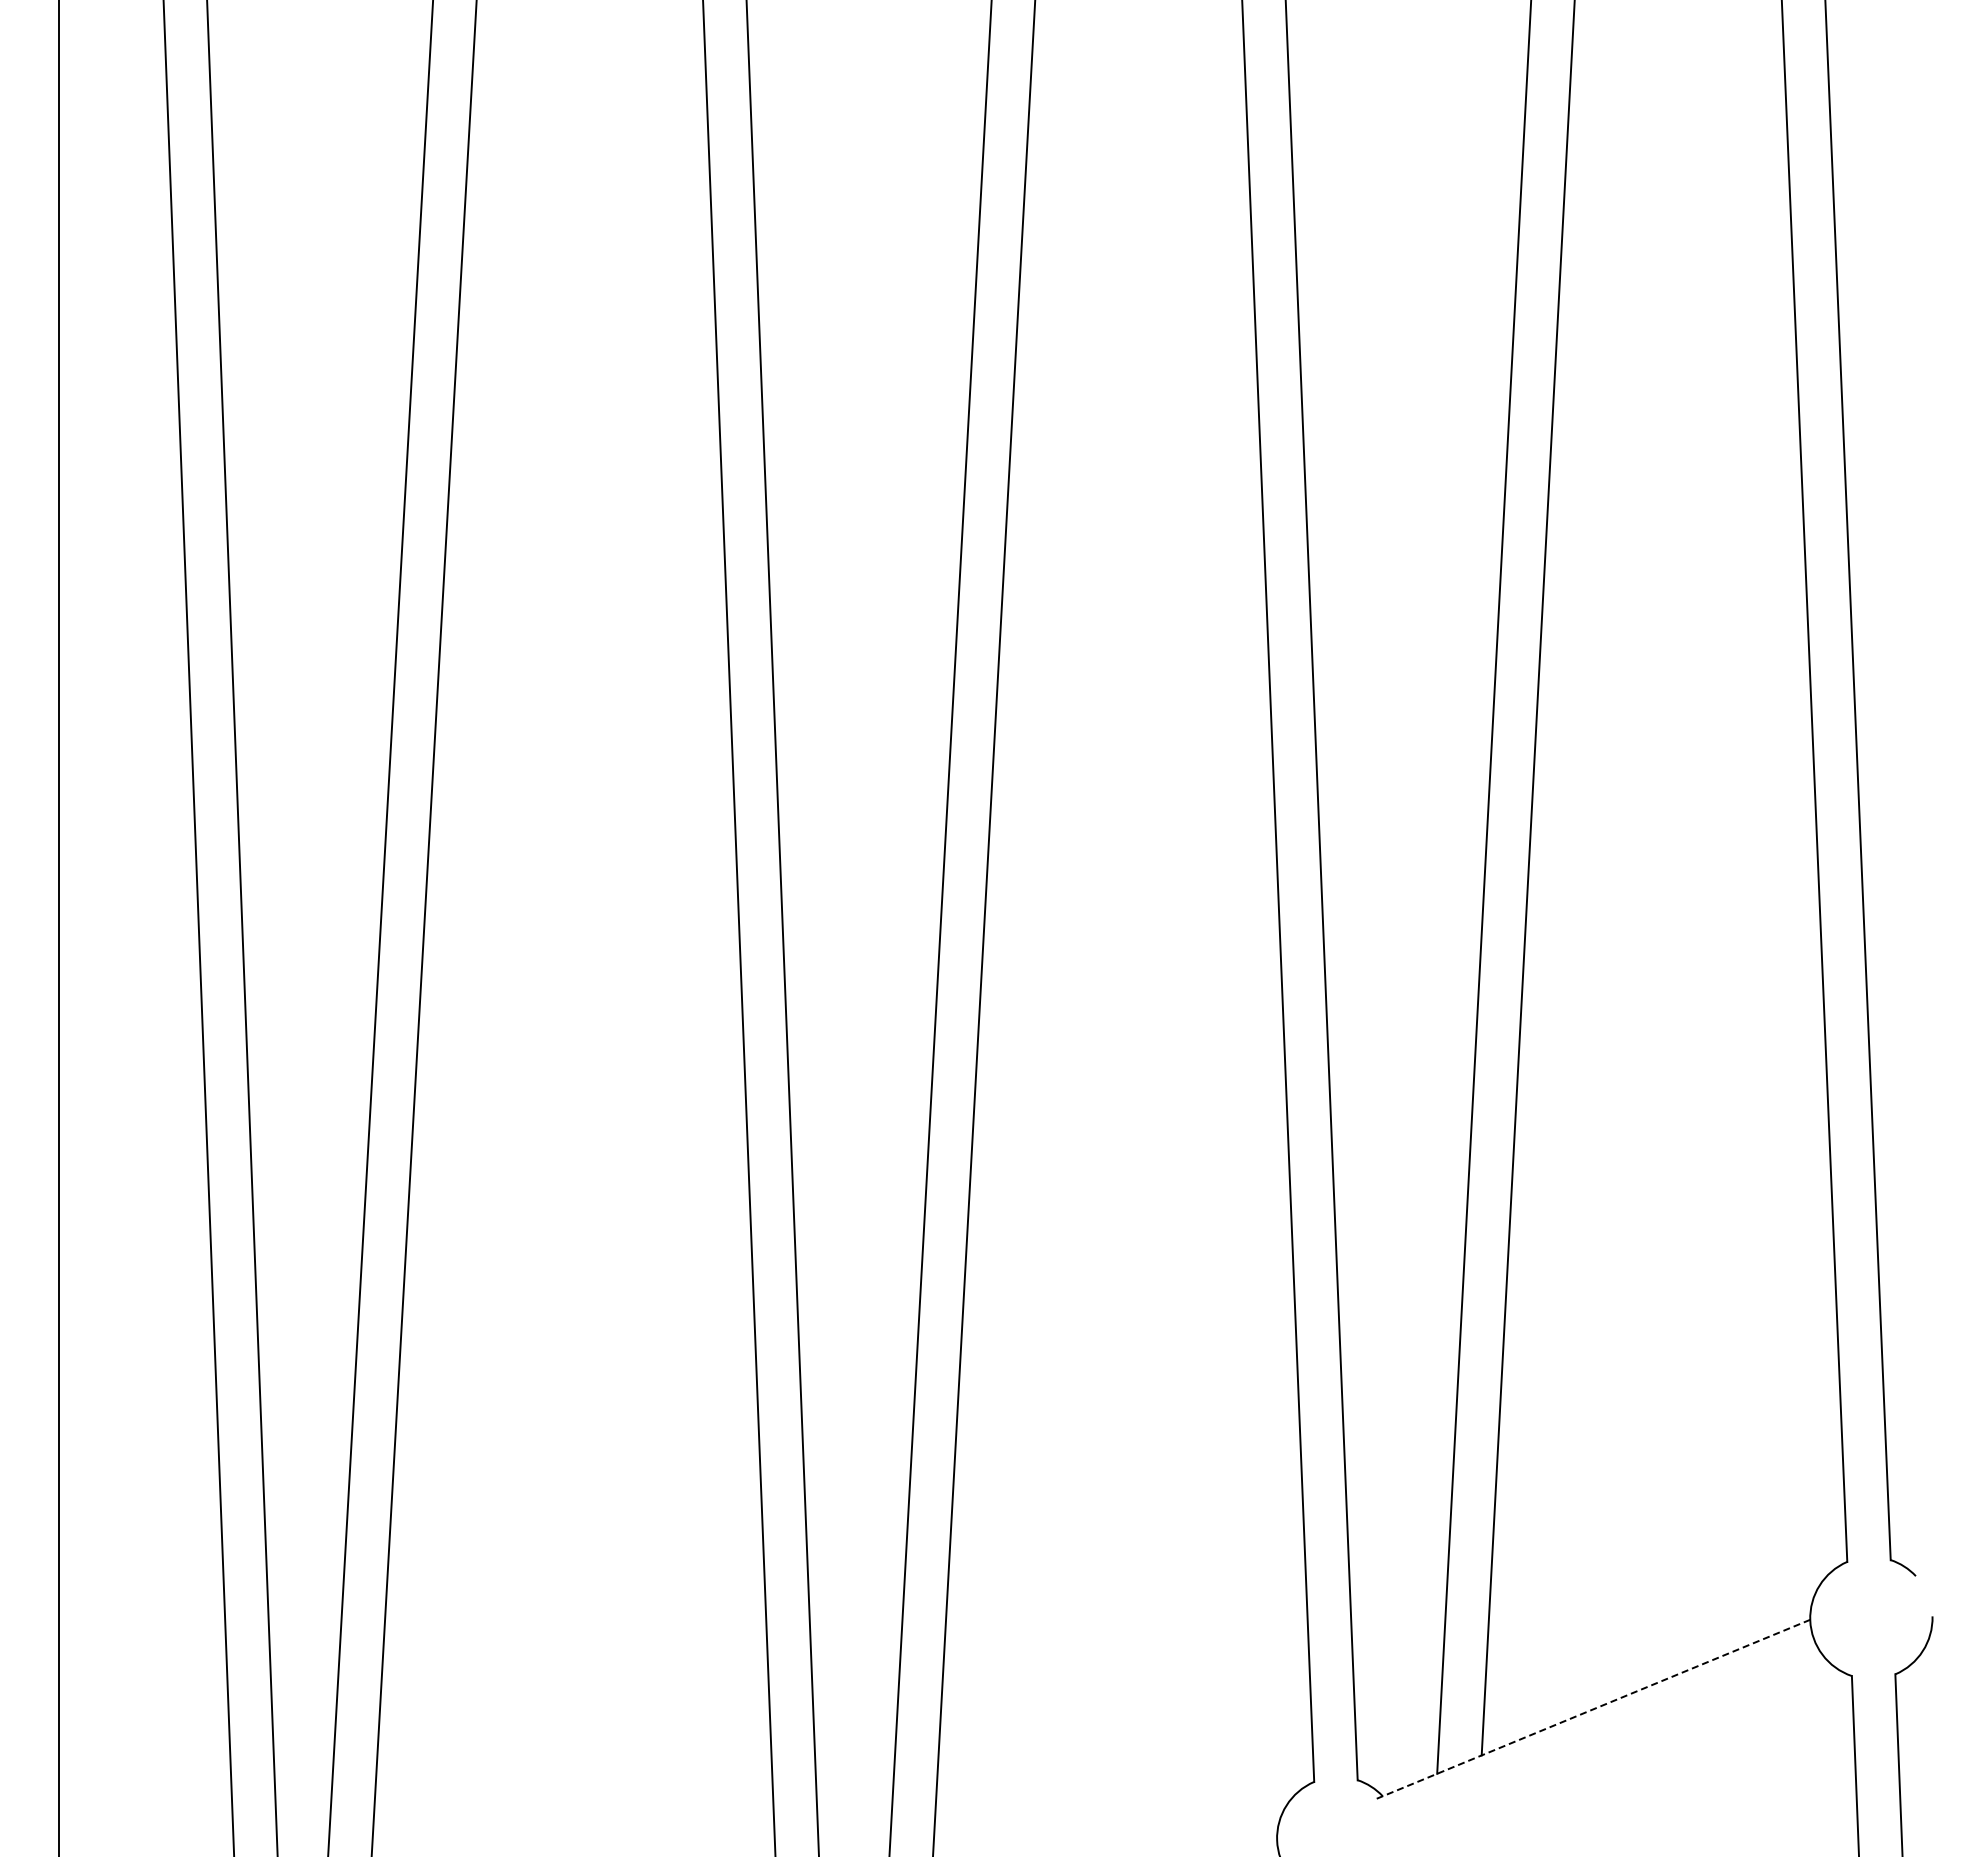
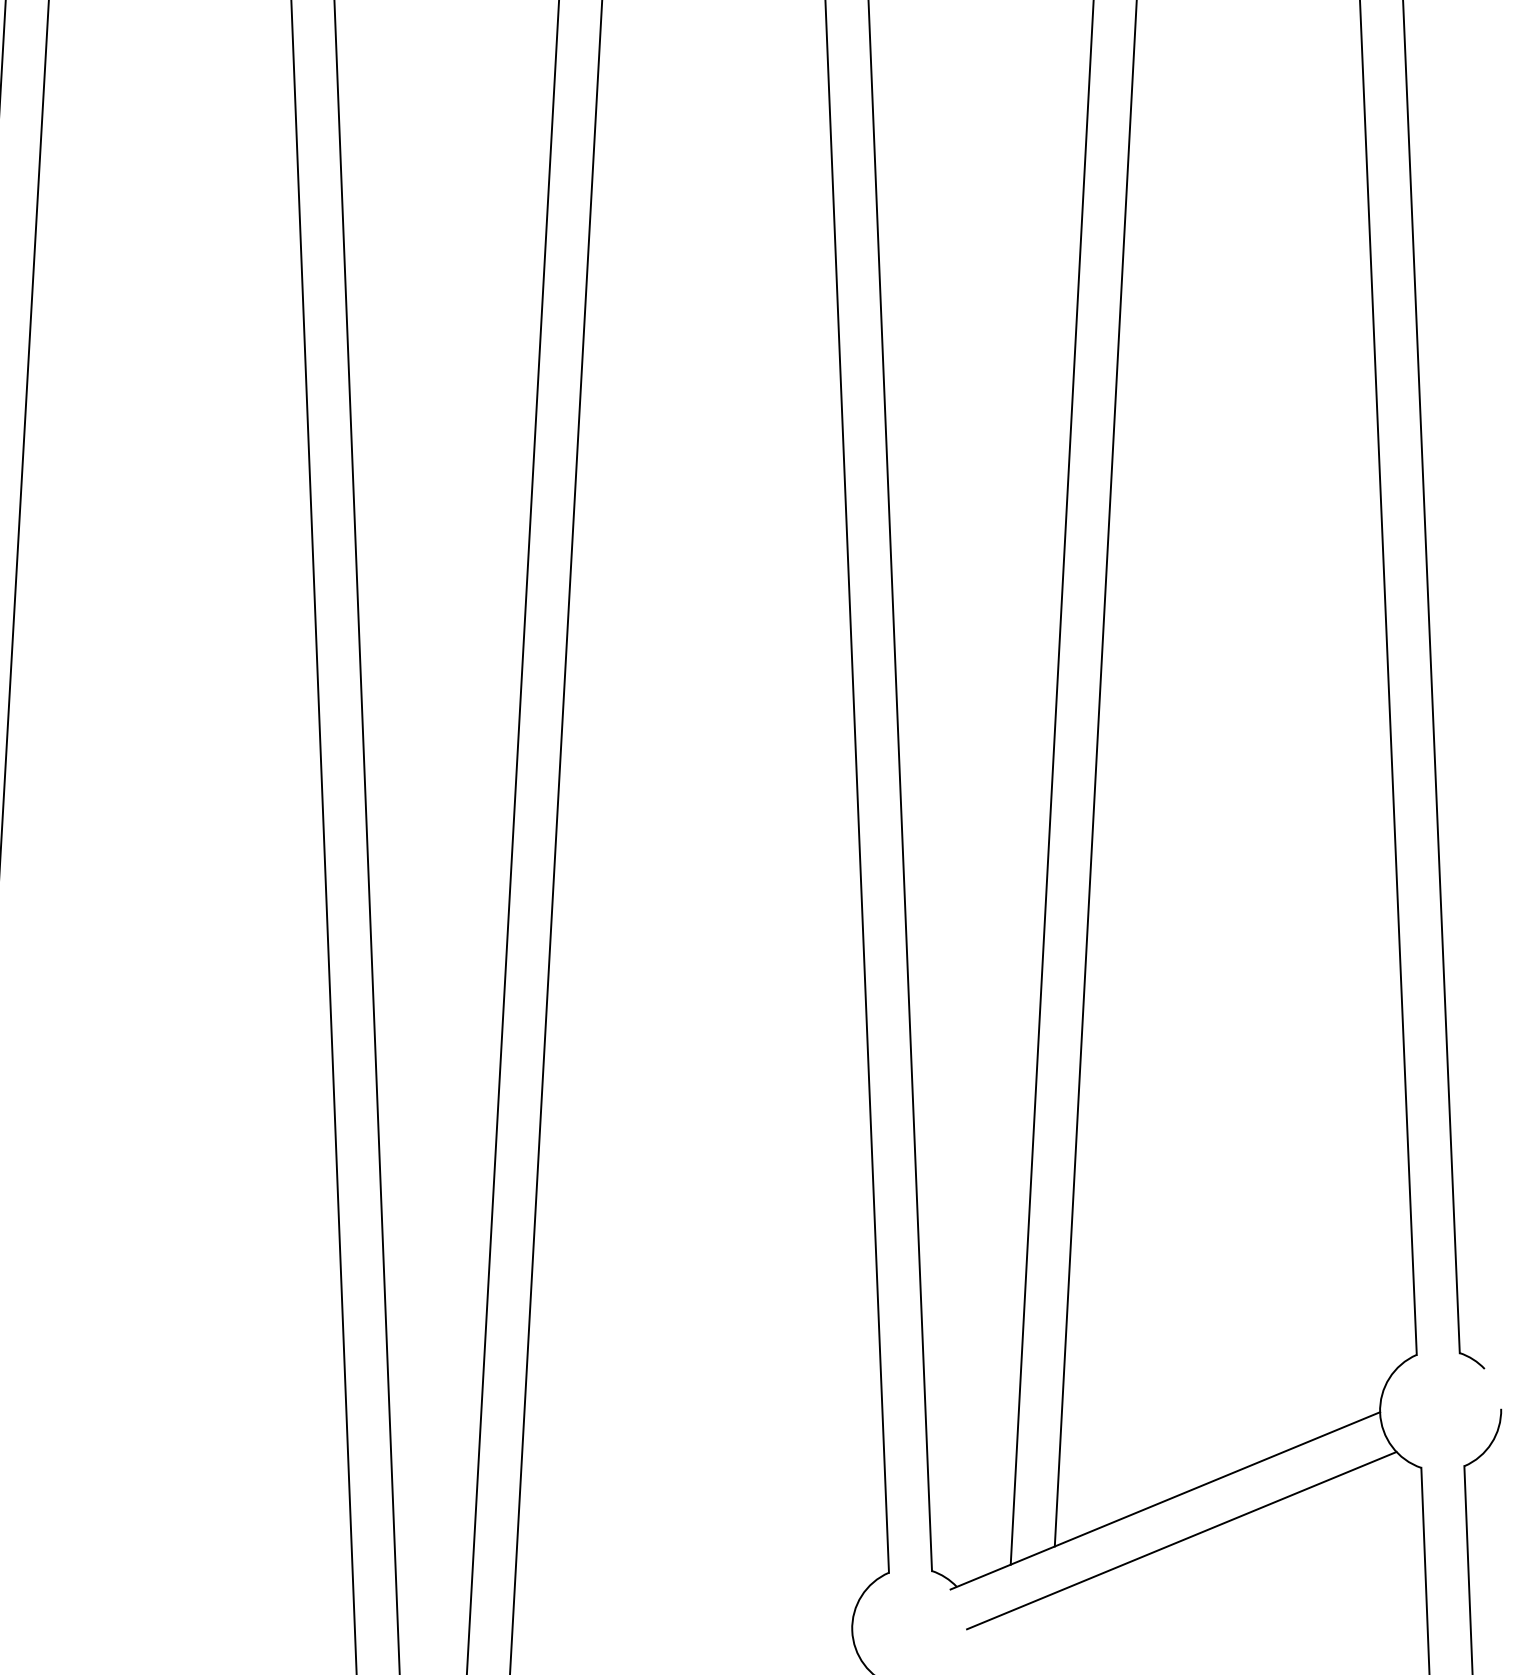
line: (1593, 1709) -> (1165, 1501), dashed -> solid
line: (1609, 1749) -> (1181, 1540), added

